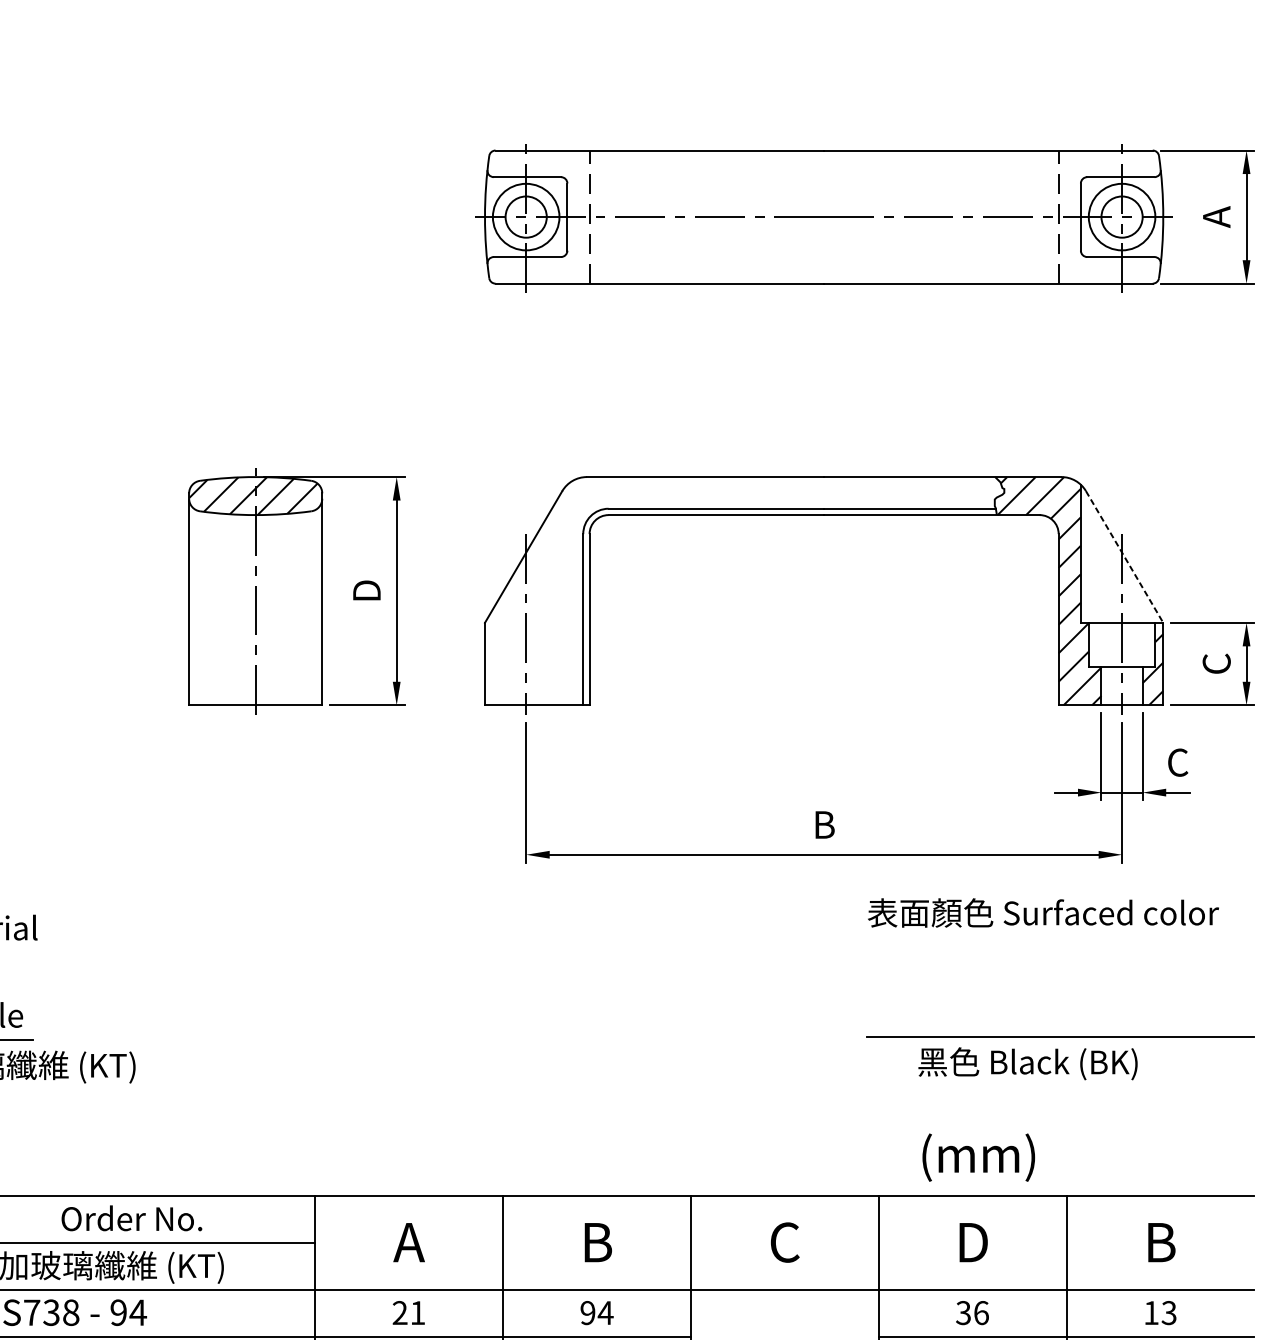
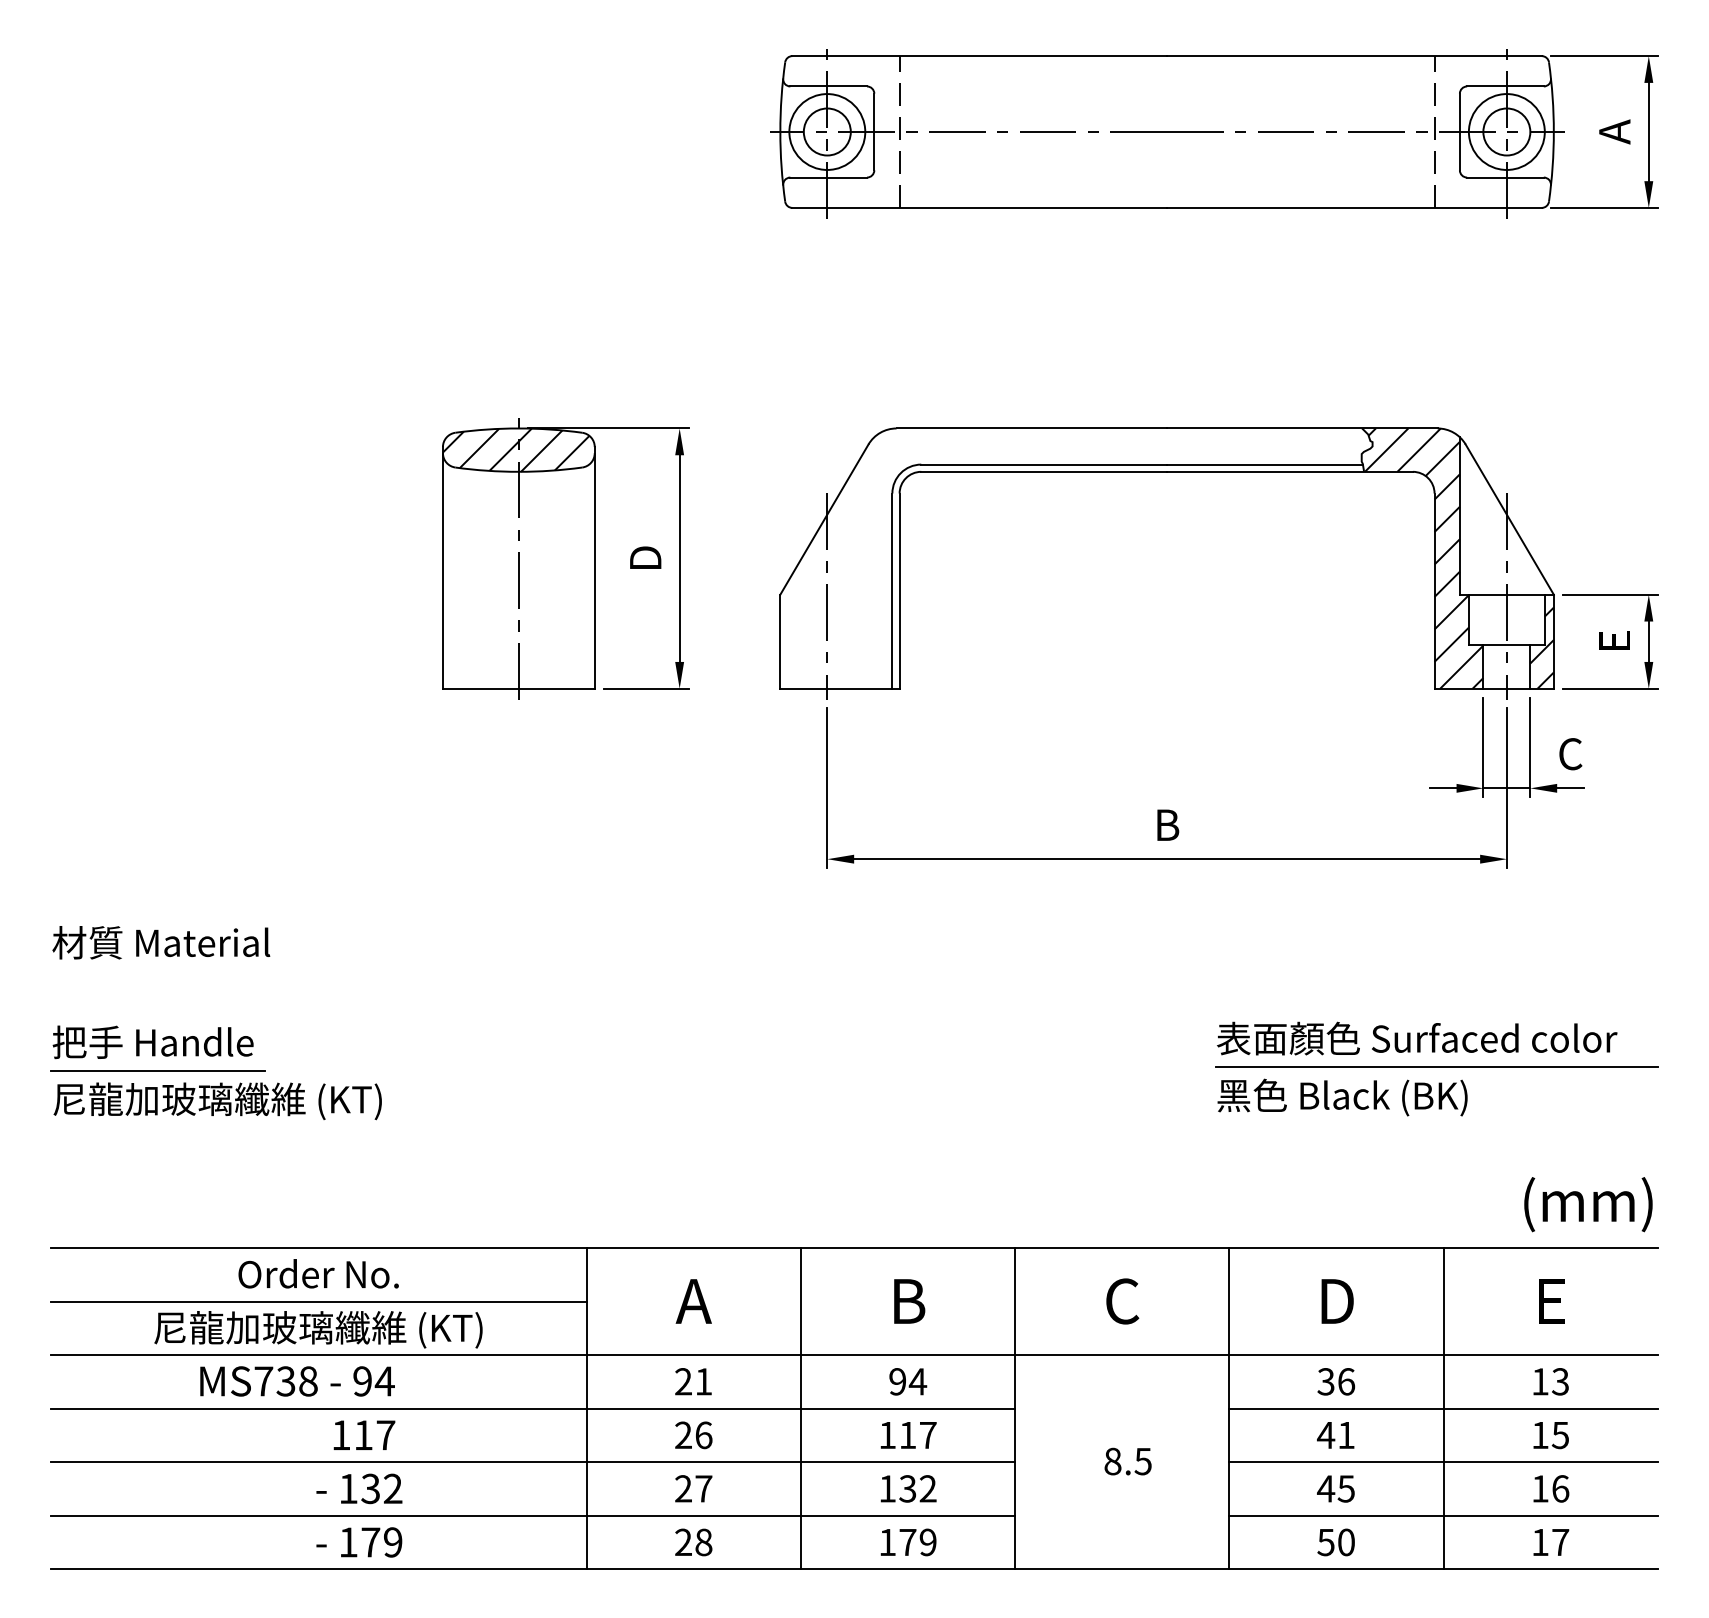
line: (1125, 557) -> (1510, 520), dashed -> solid
text: (1216, 662) -> (1614, 640), C -> E
text: (1043, 912) -> (1417, 1038), moved
text: (1027, 1063) -> (1342, 1097), moved
text: (978, 1157) -> (1588, 1204), moved
text: (131, 1218) -> (318, 1273), moved
text: (1161, 1242) -> (1551, 1301), B -> E

